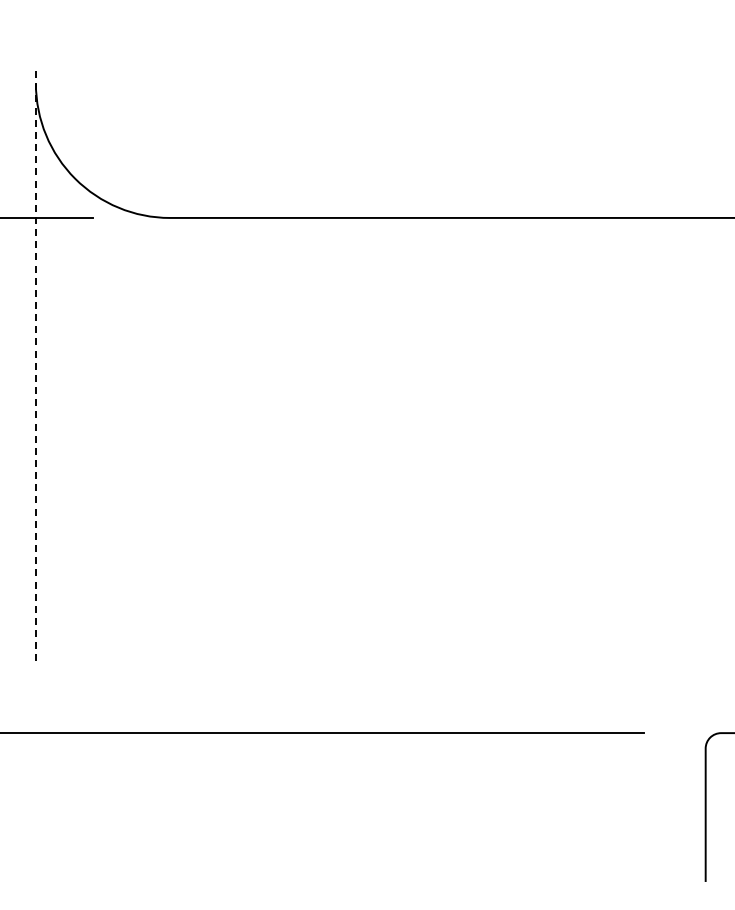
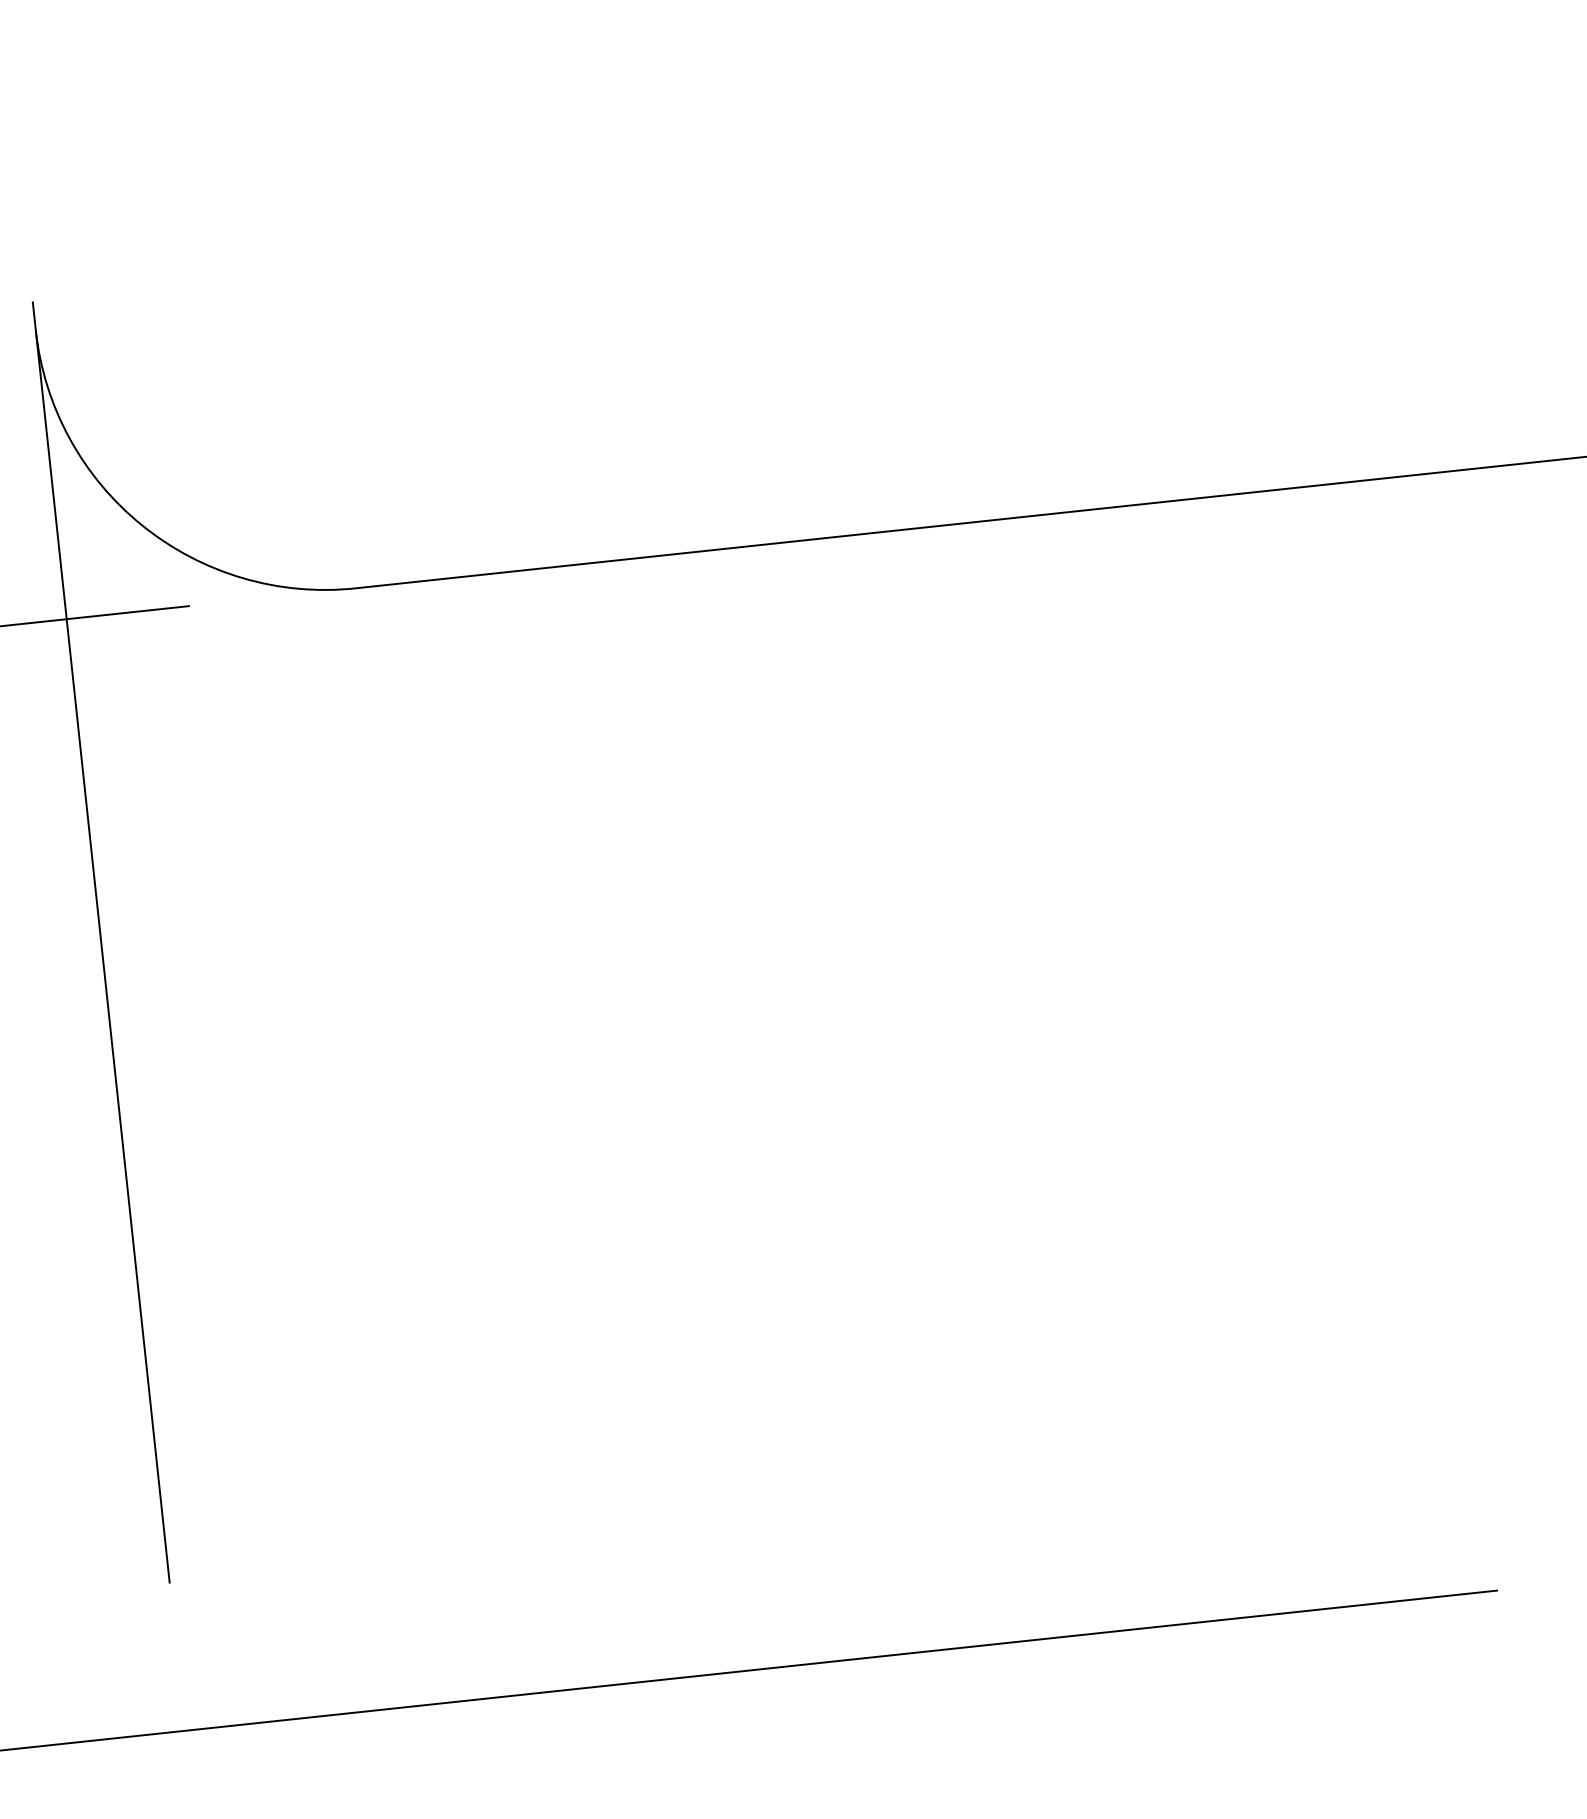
line: (35, 367) -> (100, 941), dashed -> solid

